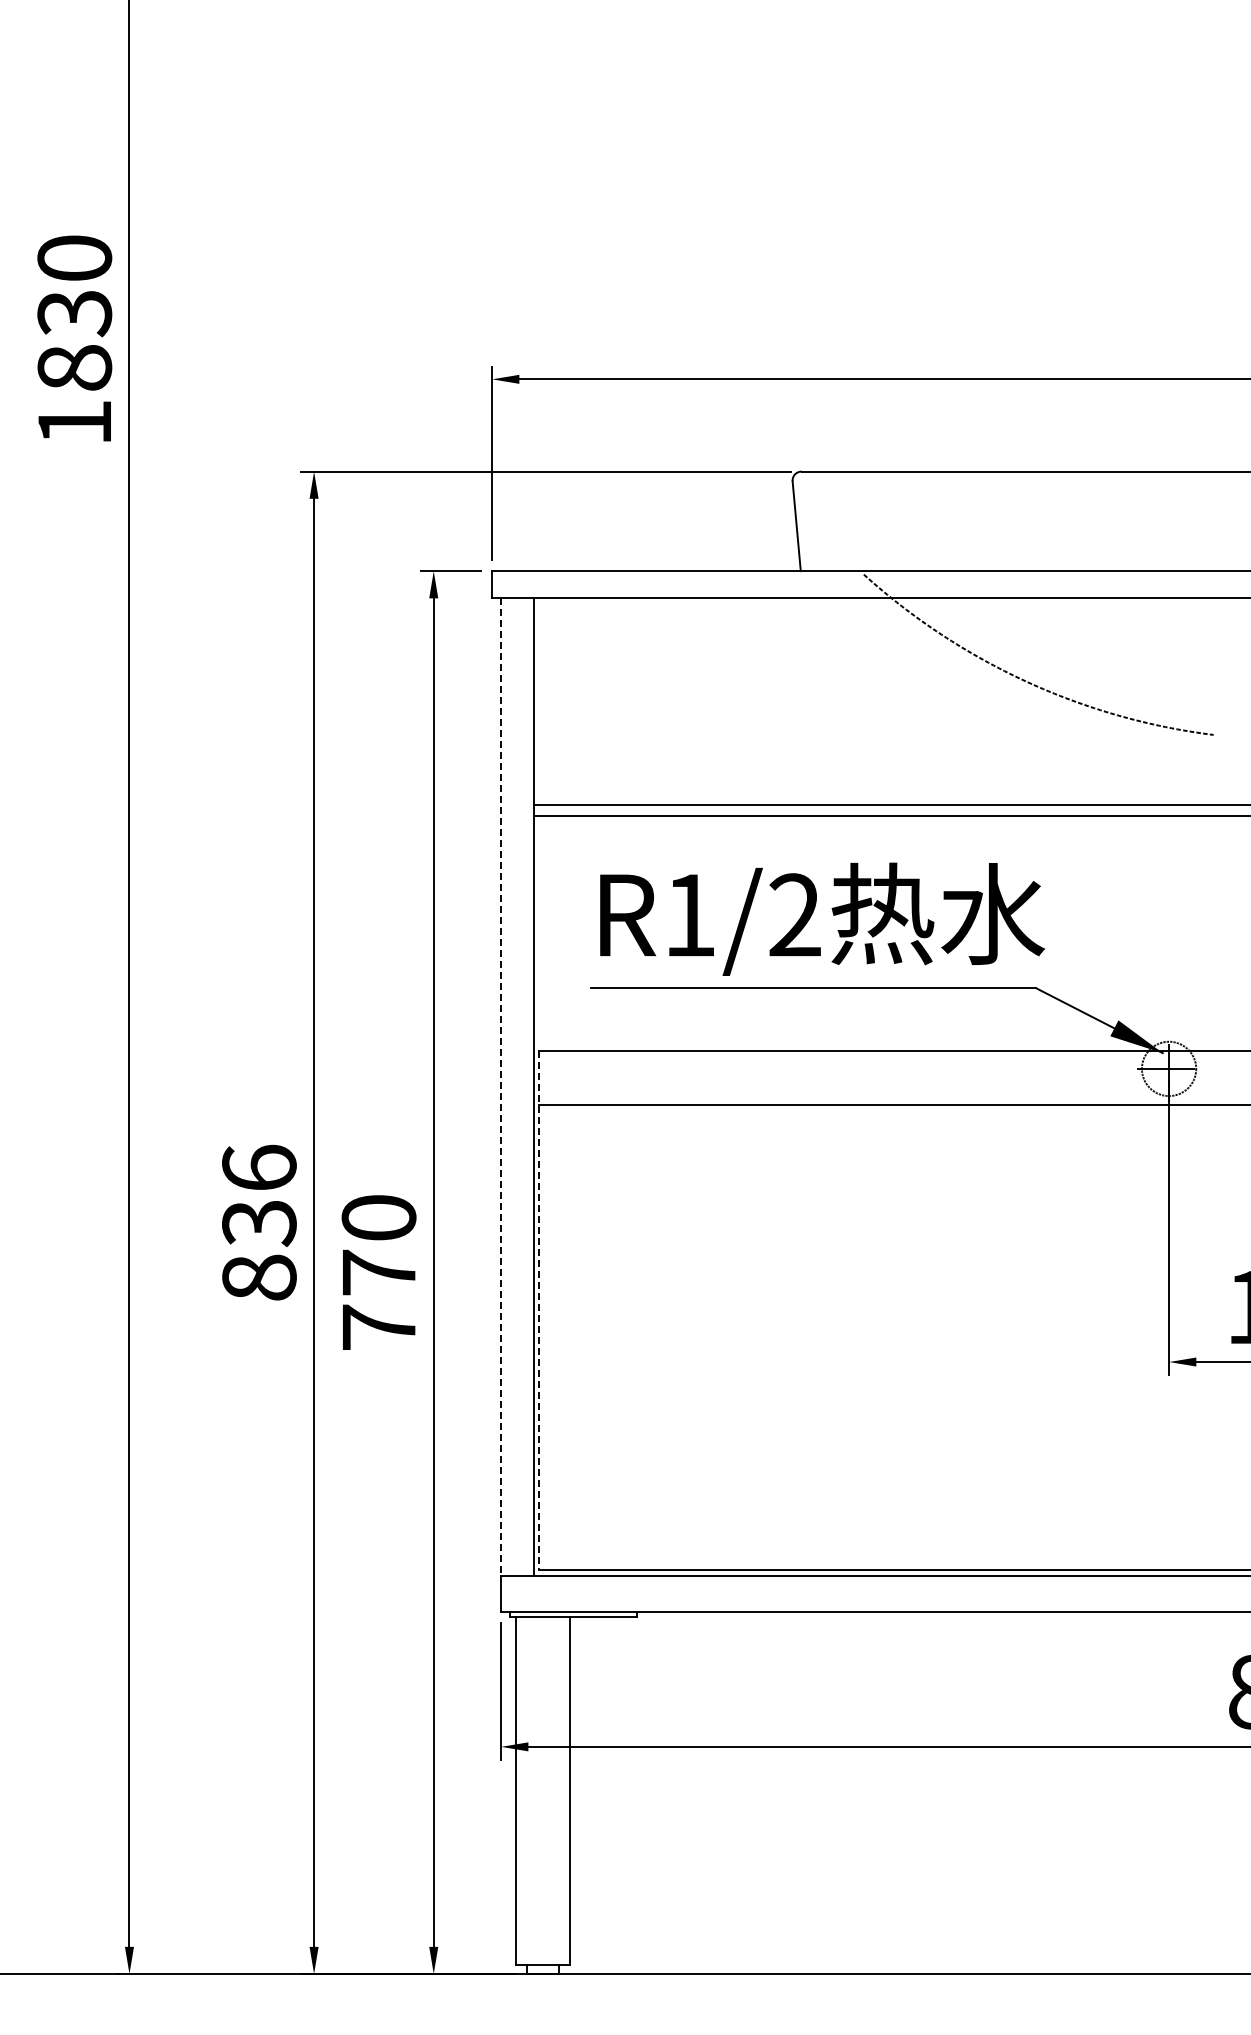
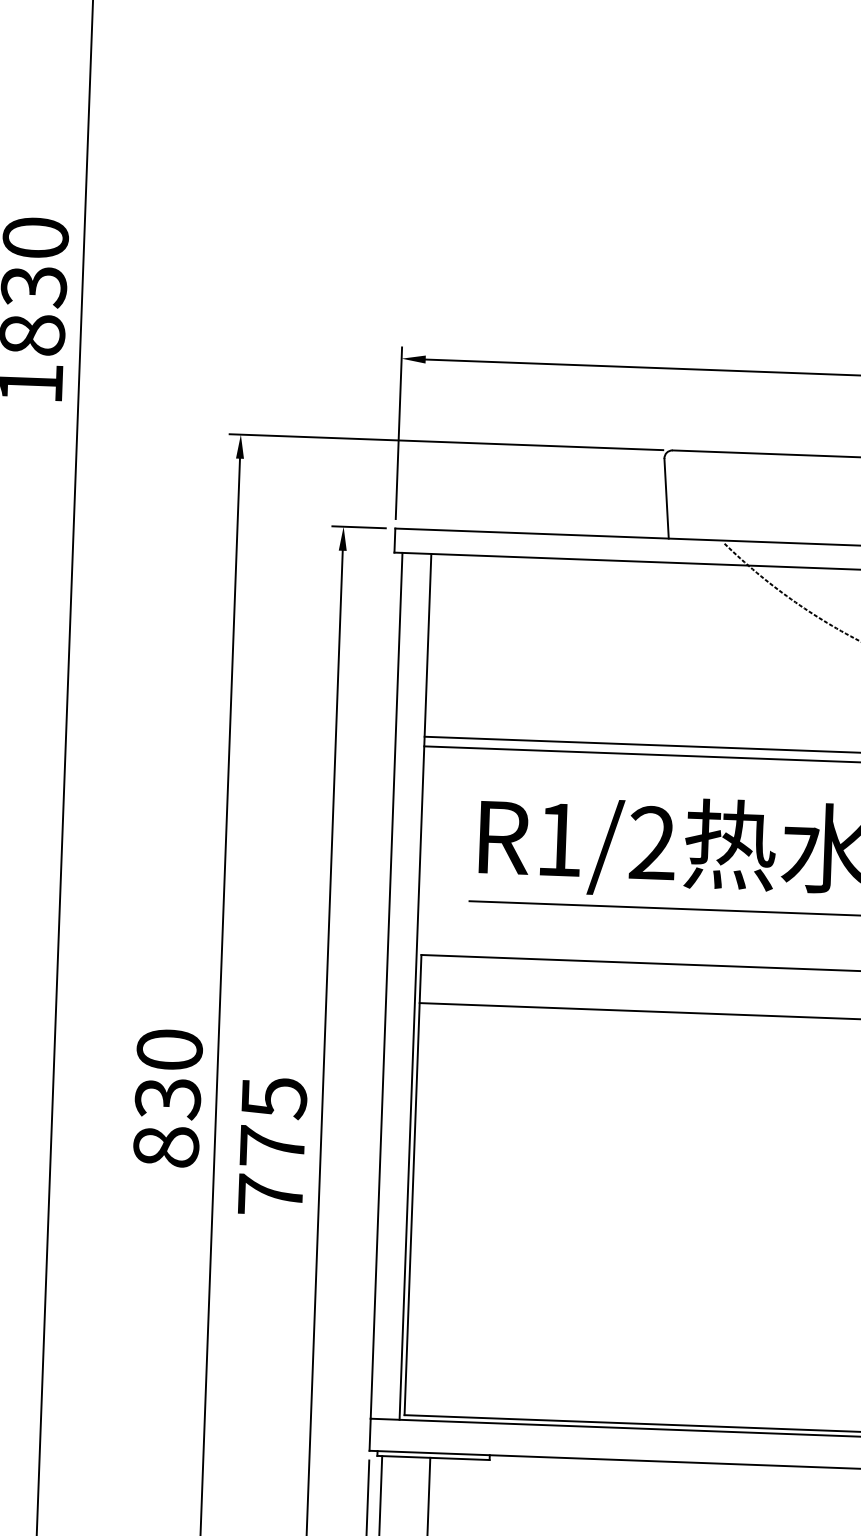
line: (501, 1087) -> (386, 986), dashed -> solid
text: (259, 1167) -> (169, 1049), 836 -> 830
text: (378, 1218) -> (273, 1098), 770 -> 775
line: (539, 1310) -> (413, 1185), dashed -> solid

